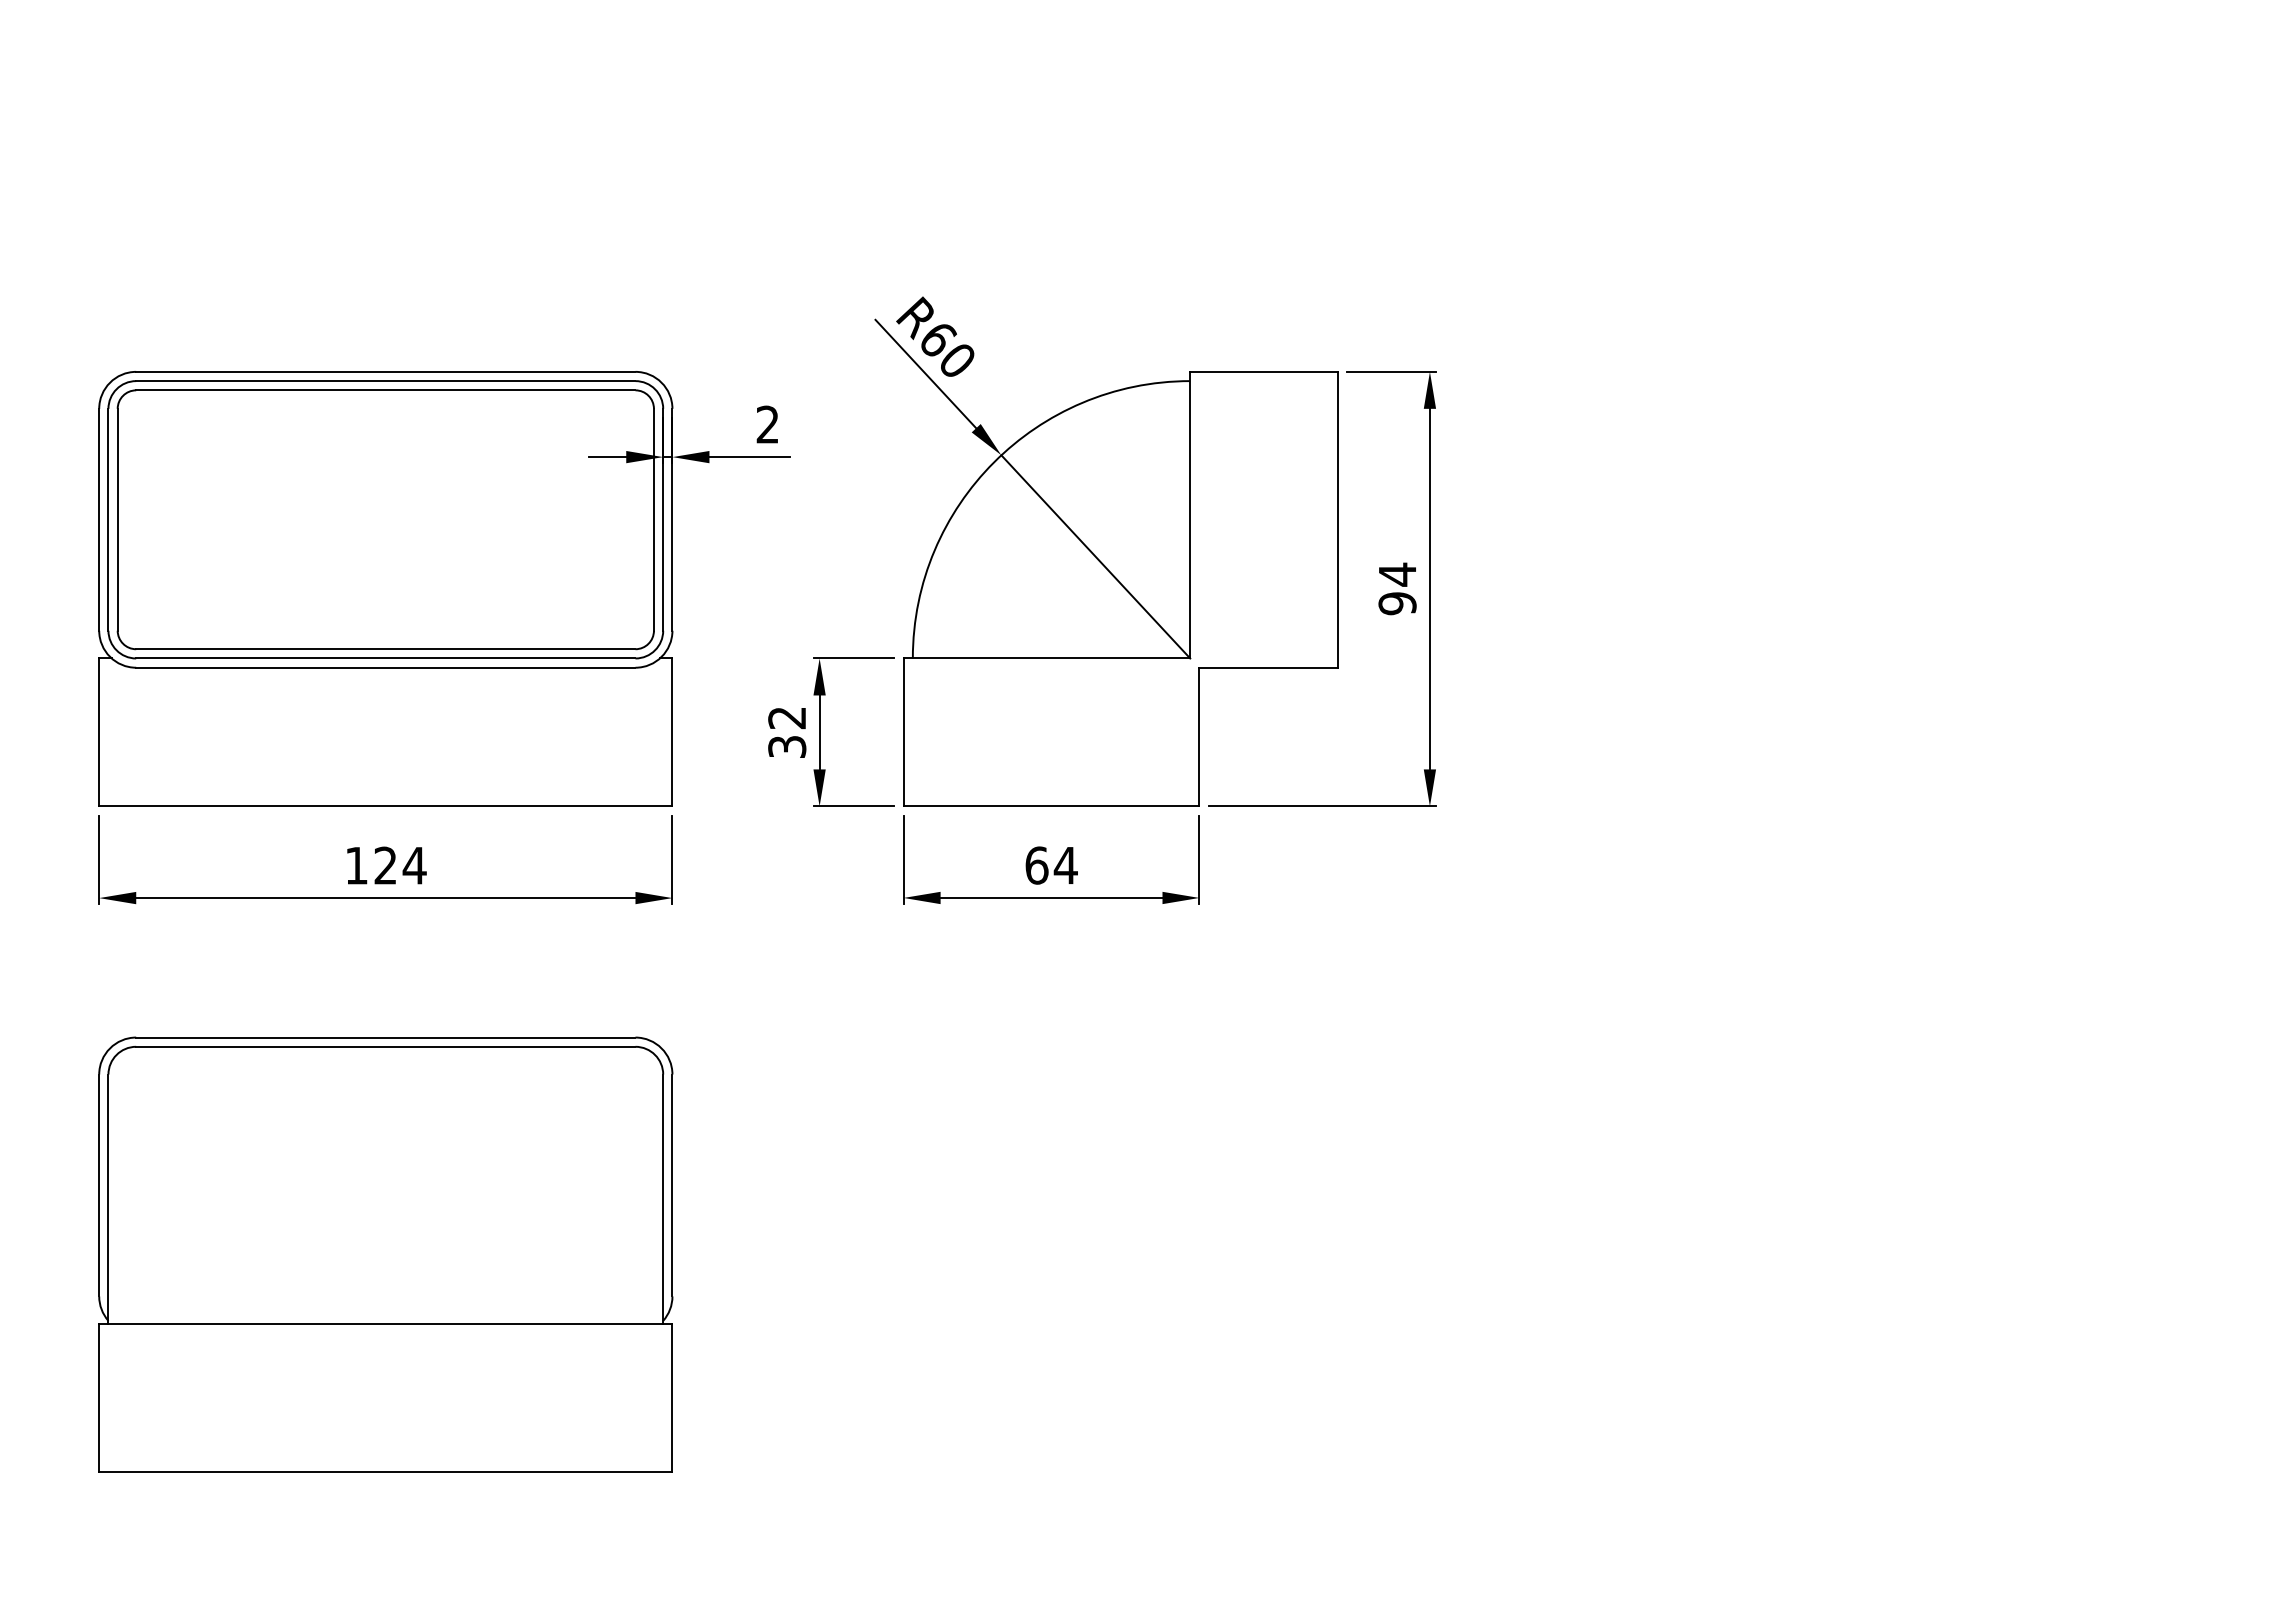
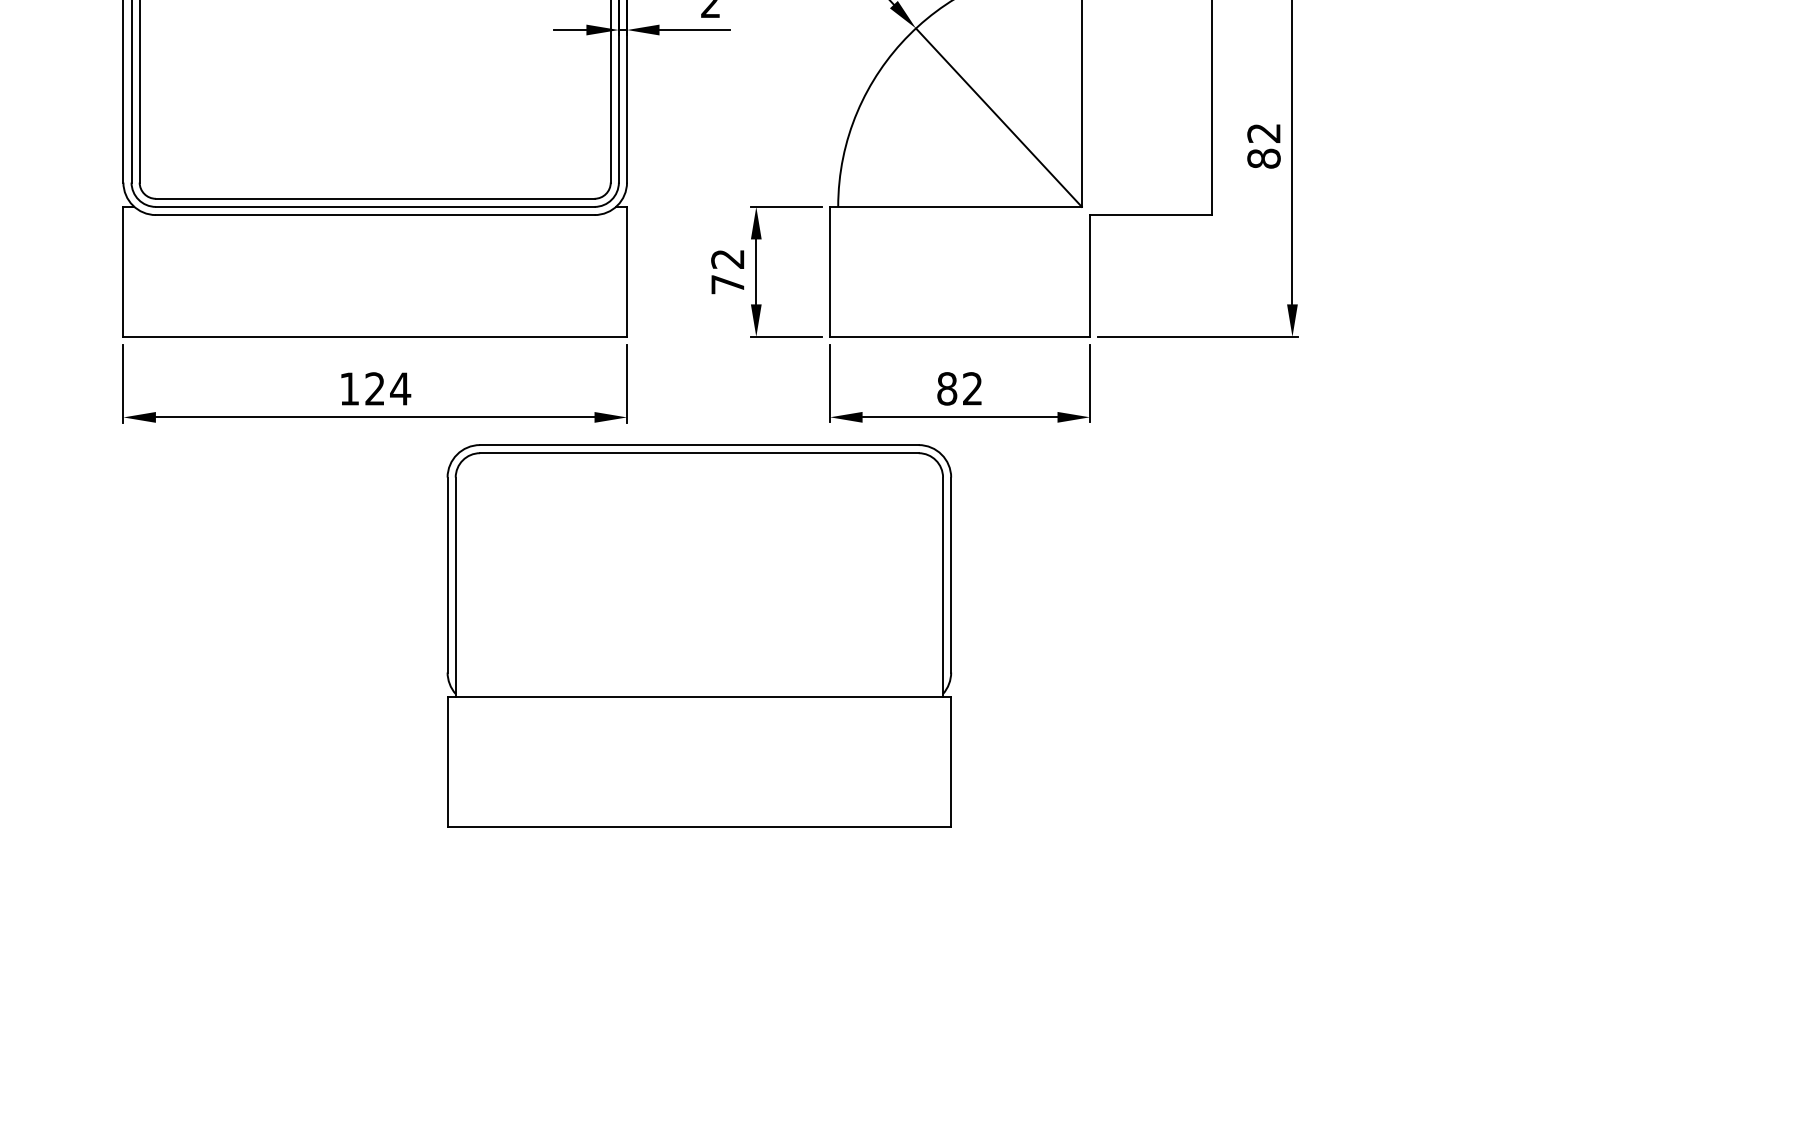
text: (1397, 588) -> (1263, 145), 94 -> 82
text: (787, 746) -> (728, 284), 32 -> 72
text: (1051, 865) -> (960, 388), 64 -> 82
part: (385, 1254) -> (699, 635), moved

